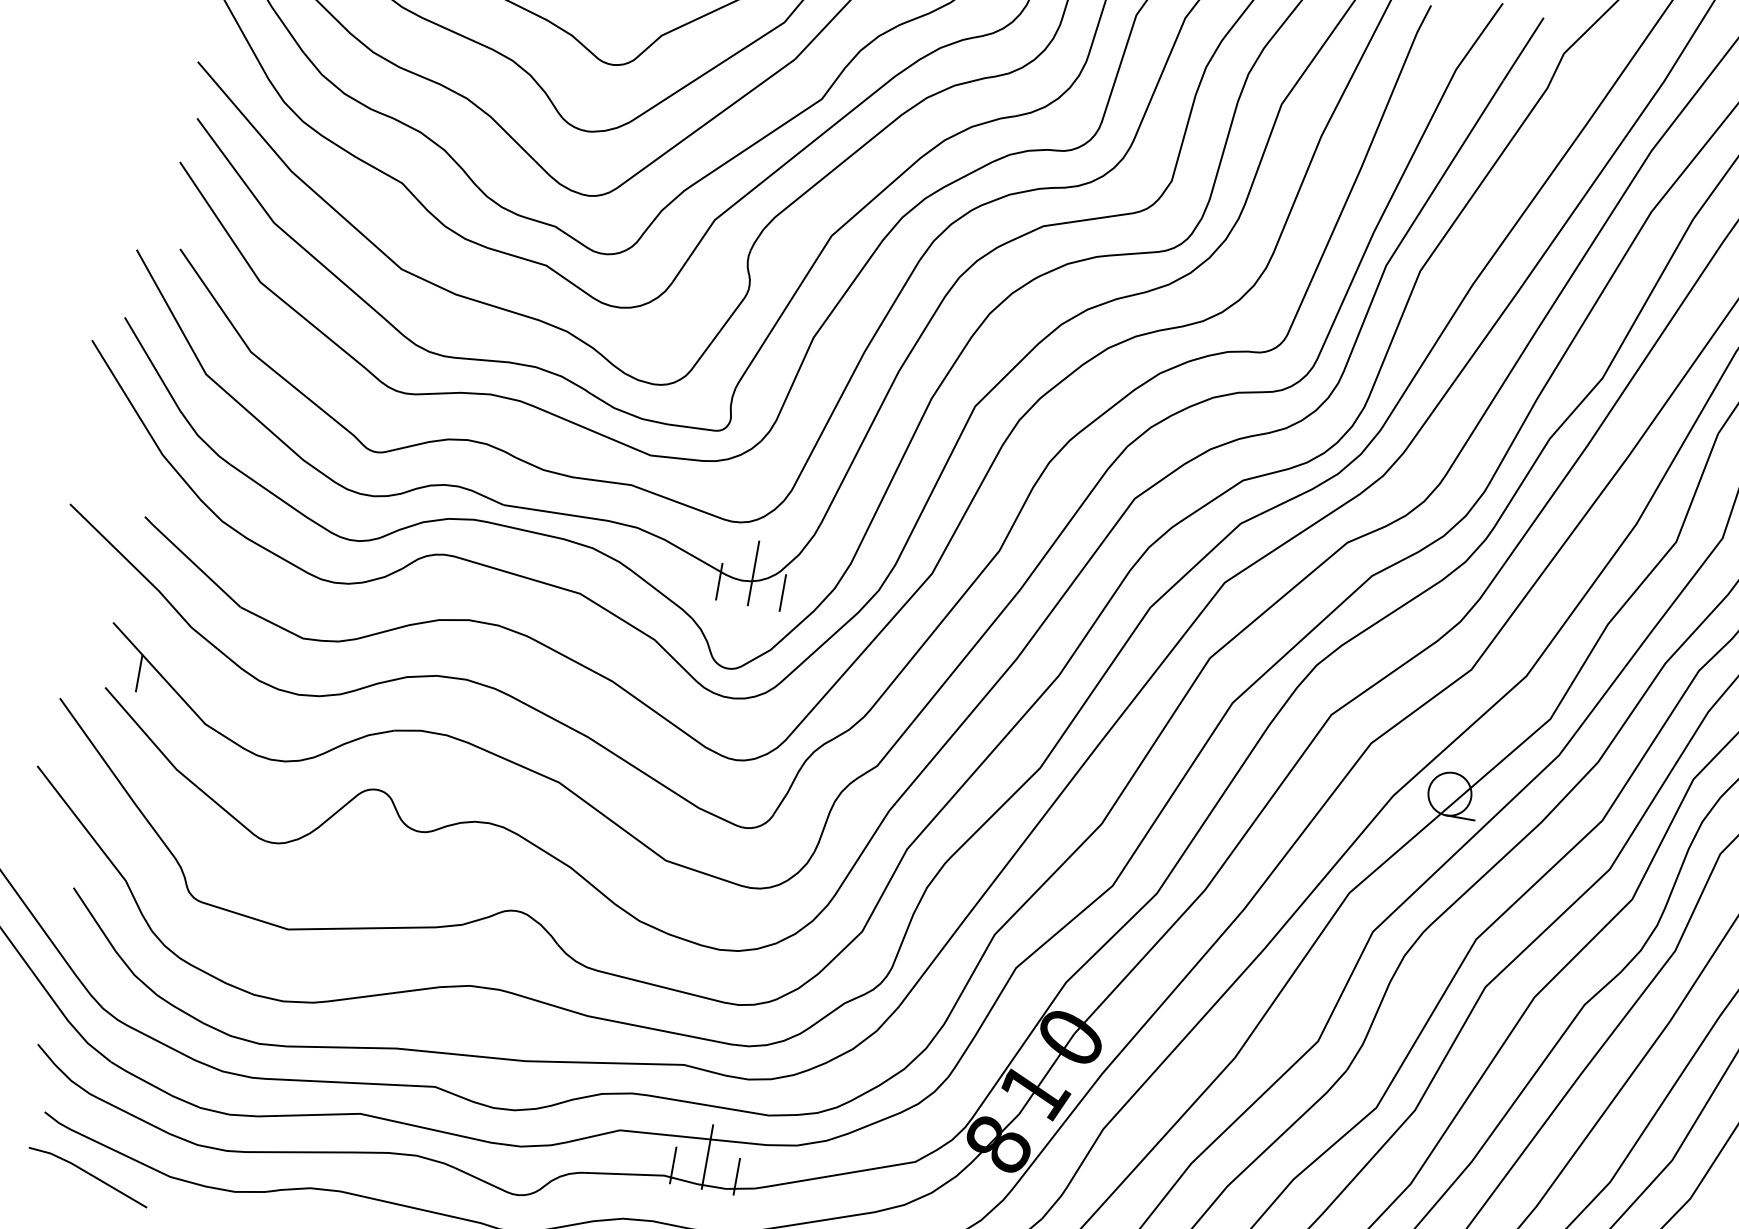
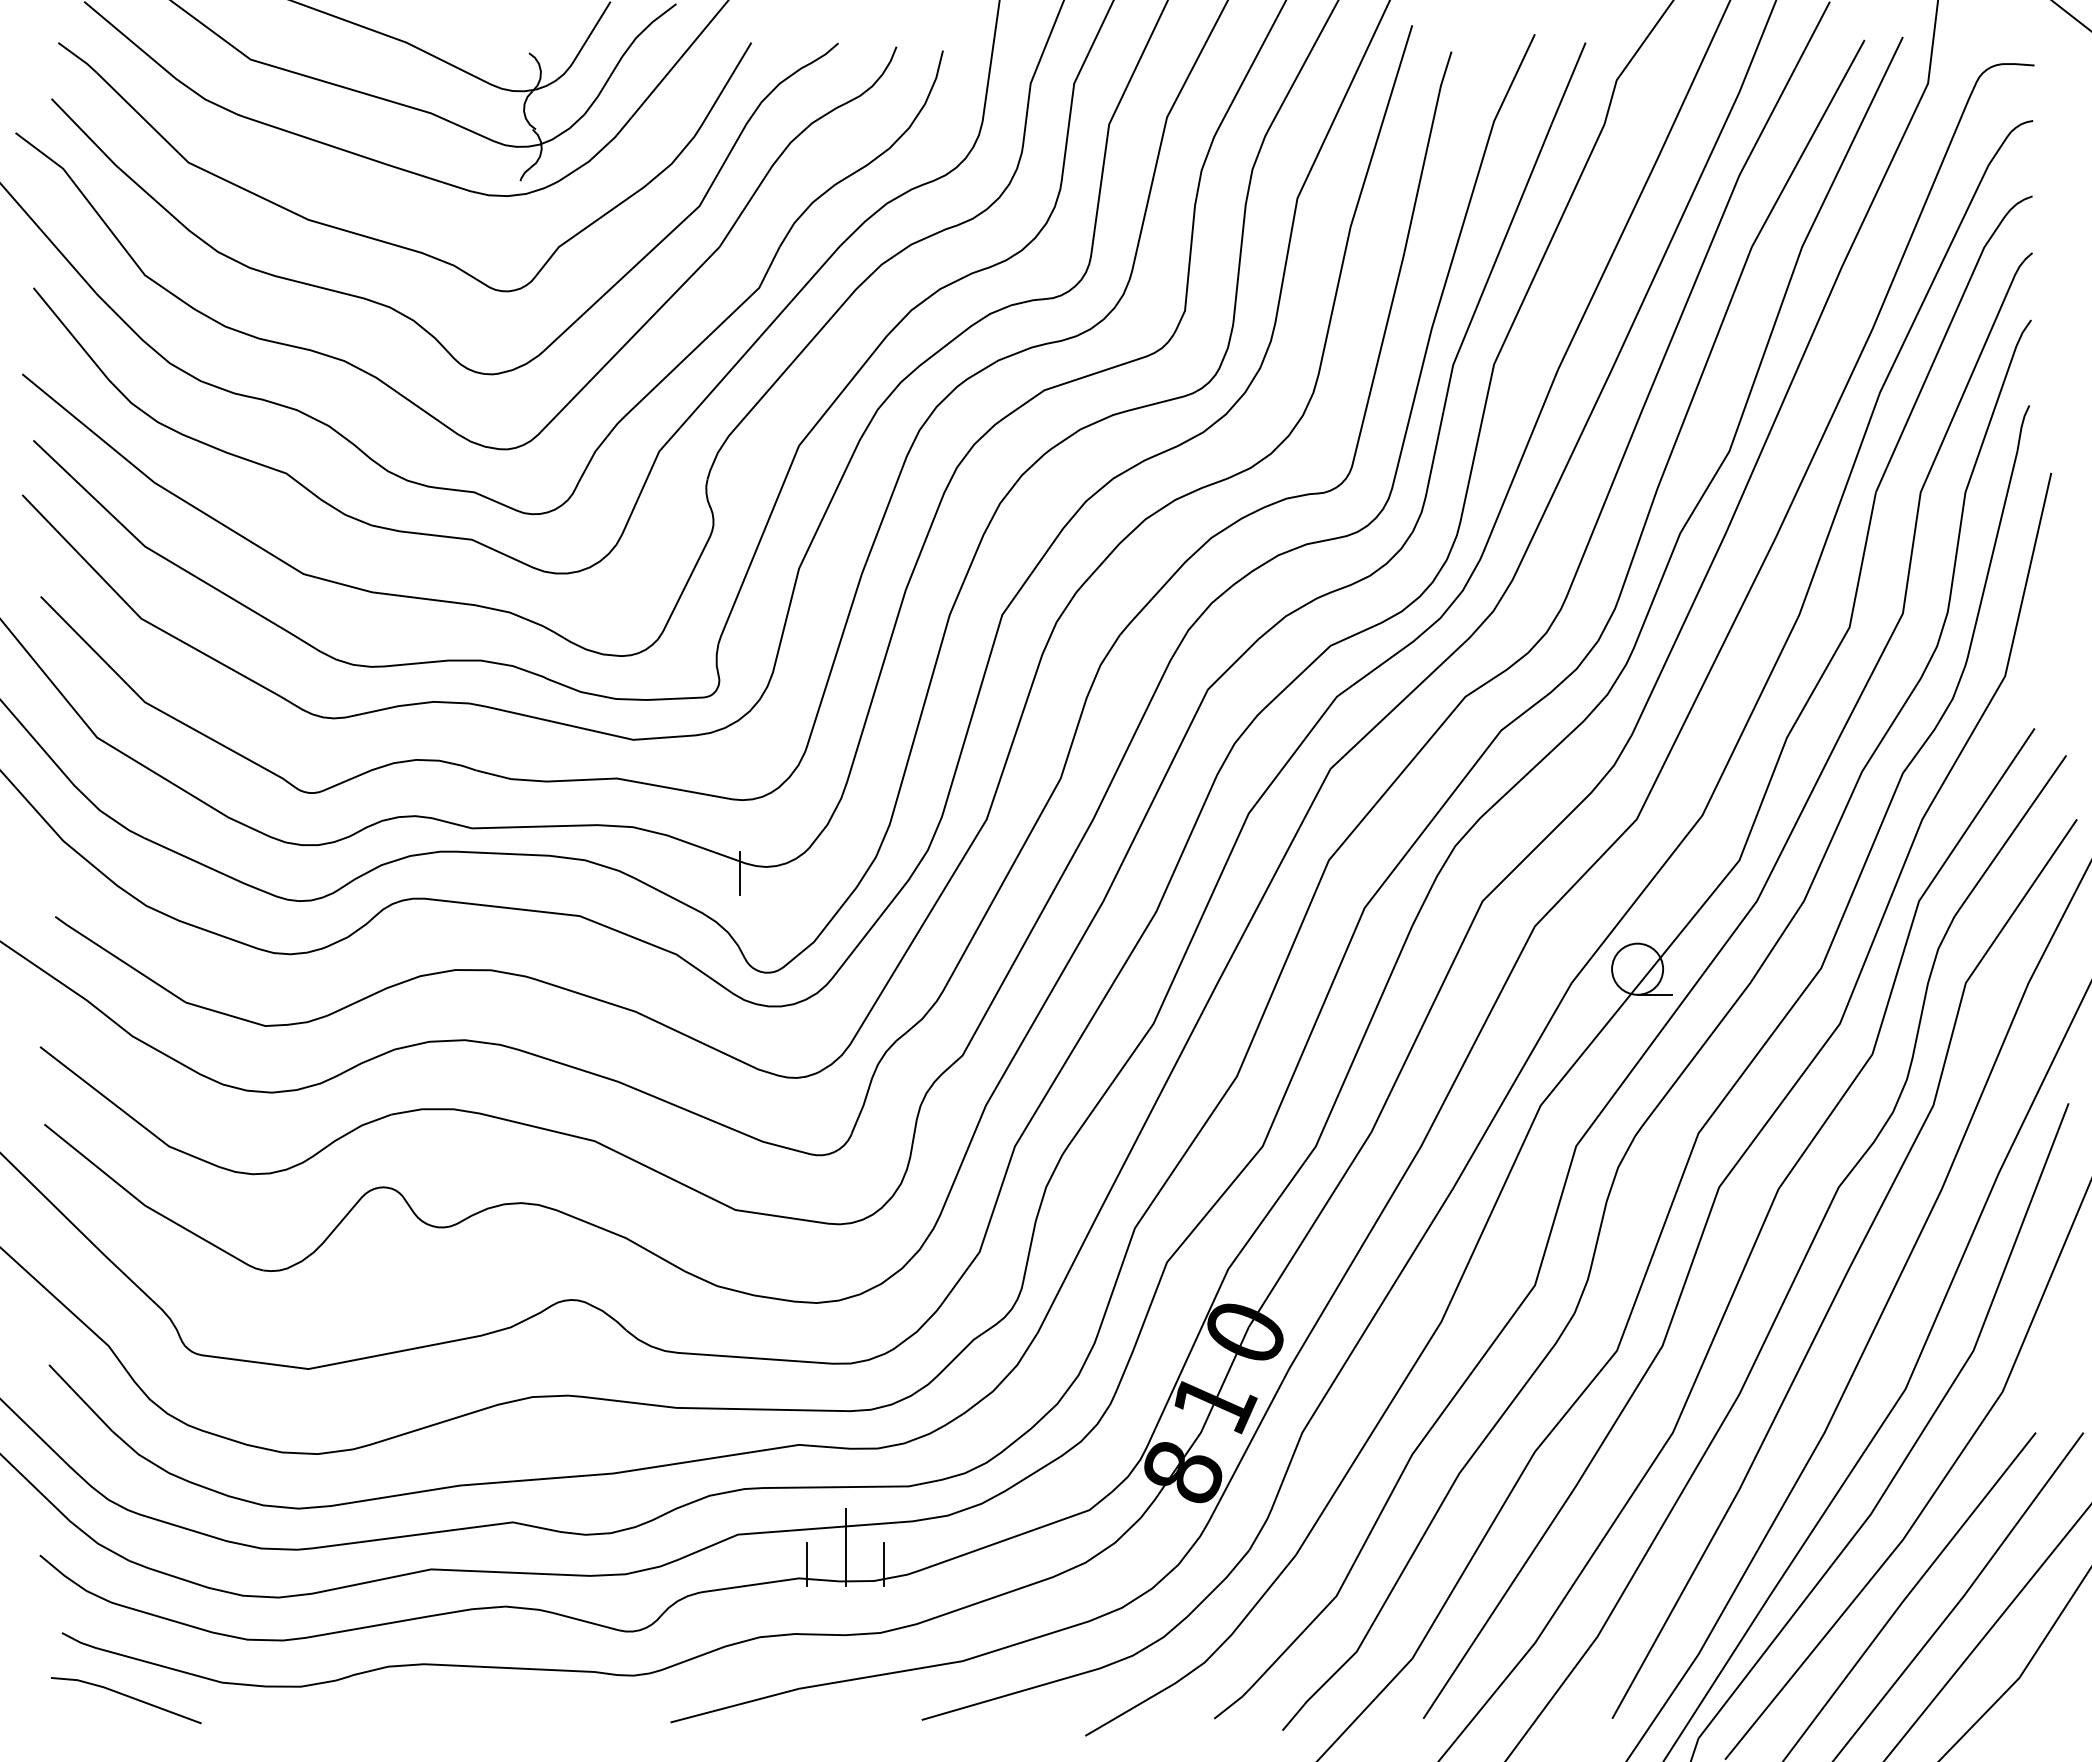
line: (754, 572) -> (778, 855), removed
line: (783, 592) -> (816, 872), removed
line: (139, 673) -> (81, 1100), removed

